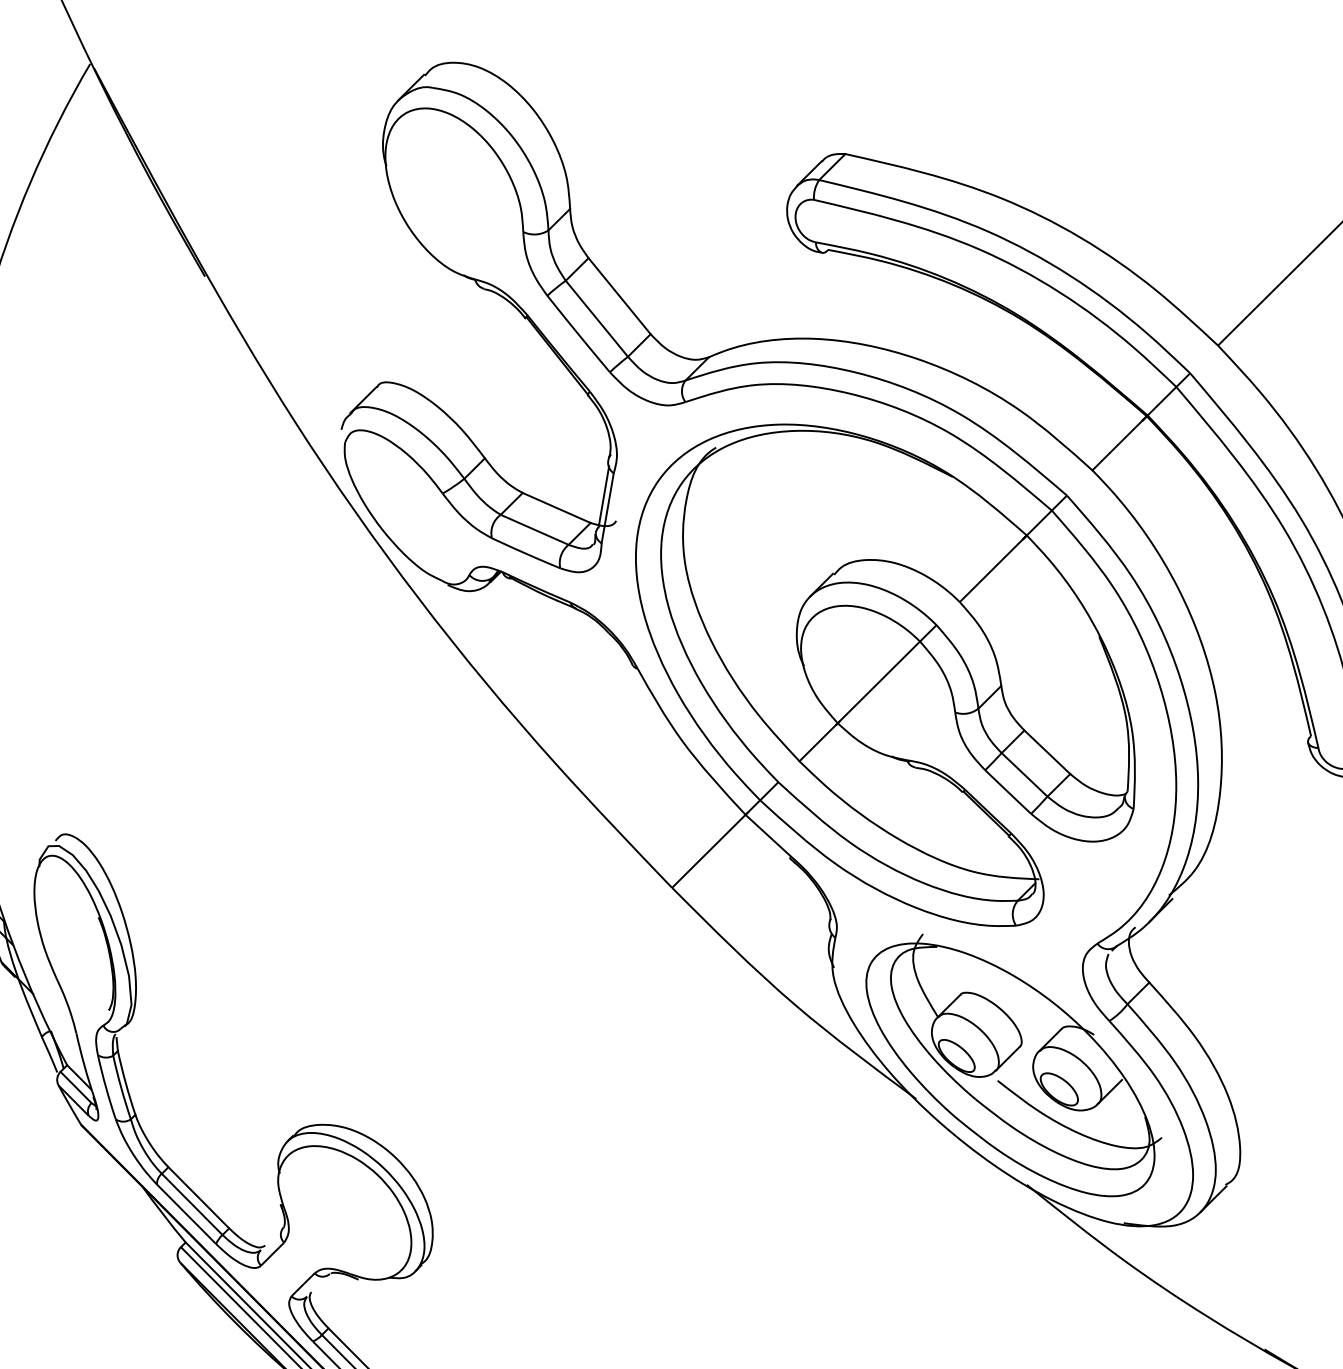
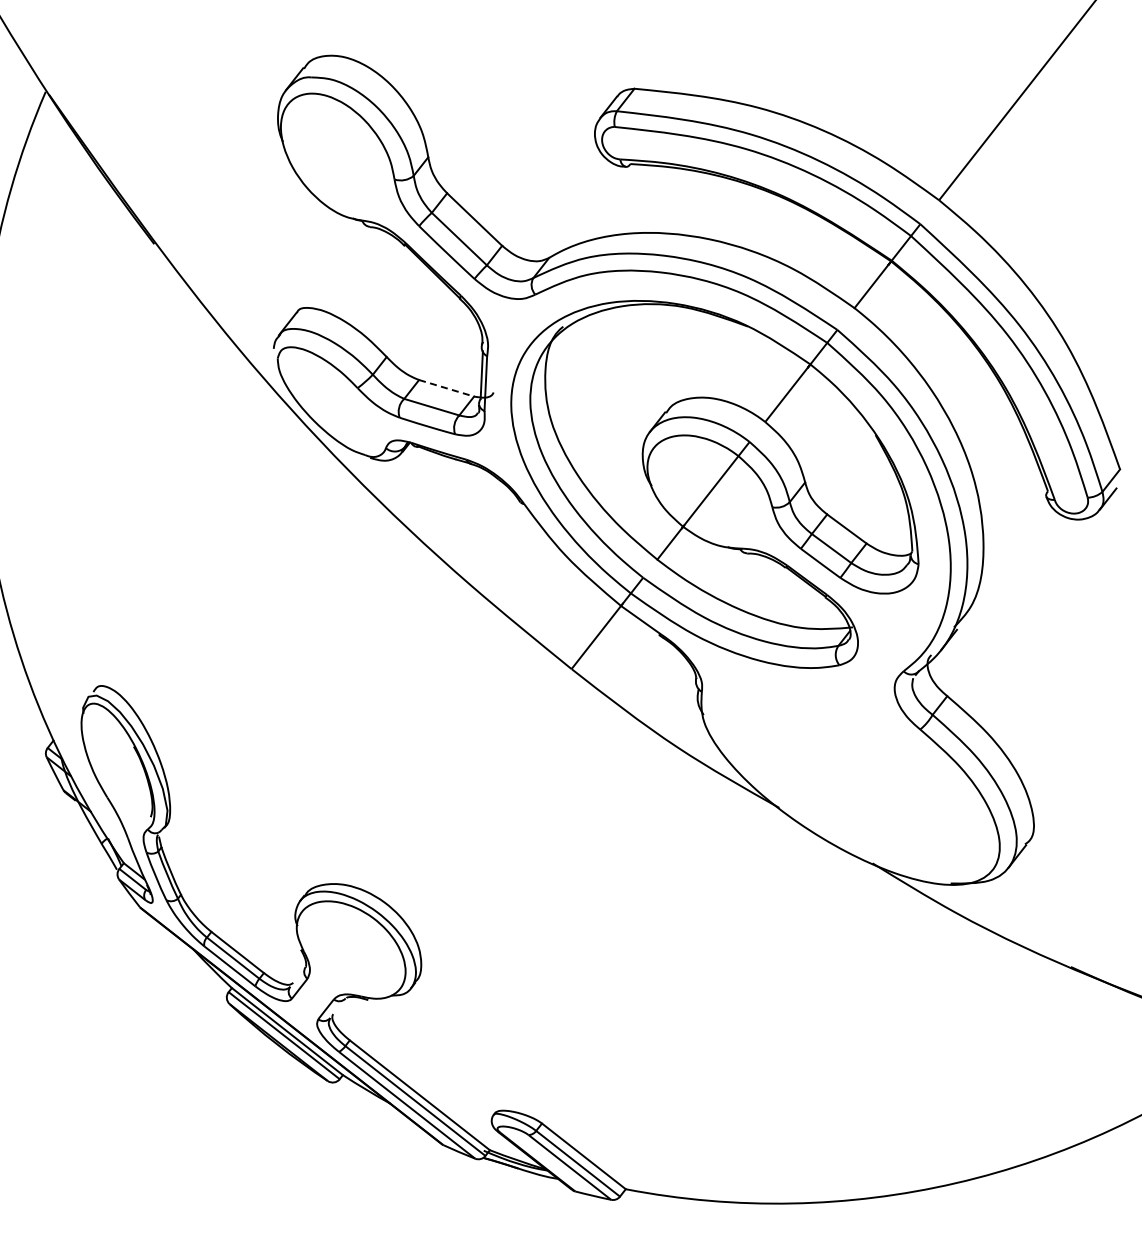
line: (556, 508) -> (446, 388), solid -> dashed
part: (1013, 1064) -> (850, 772), removed

